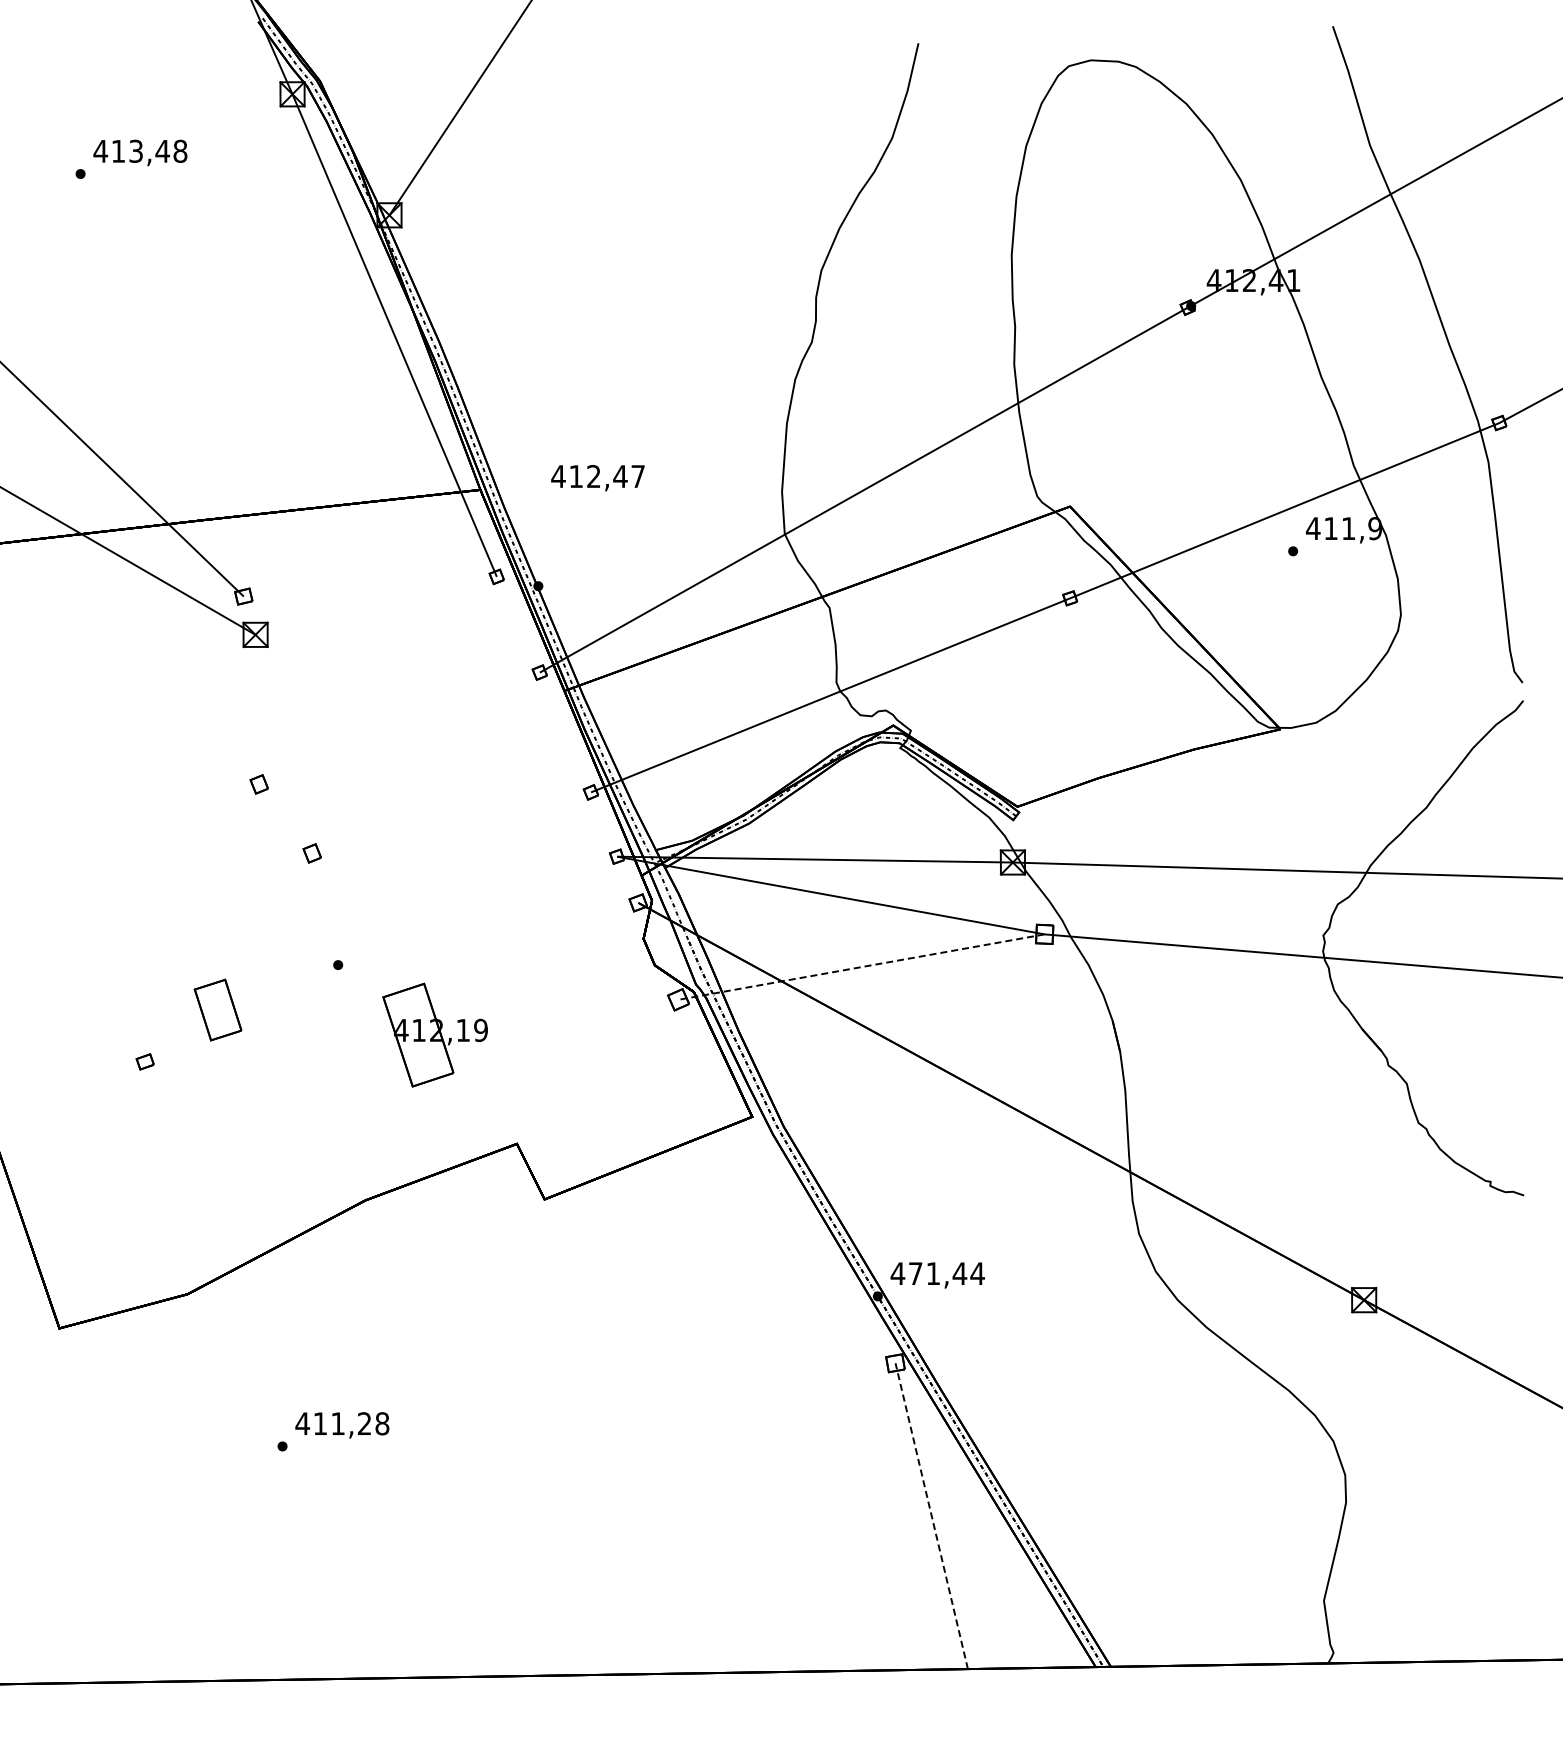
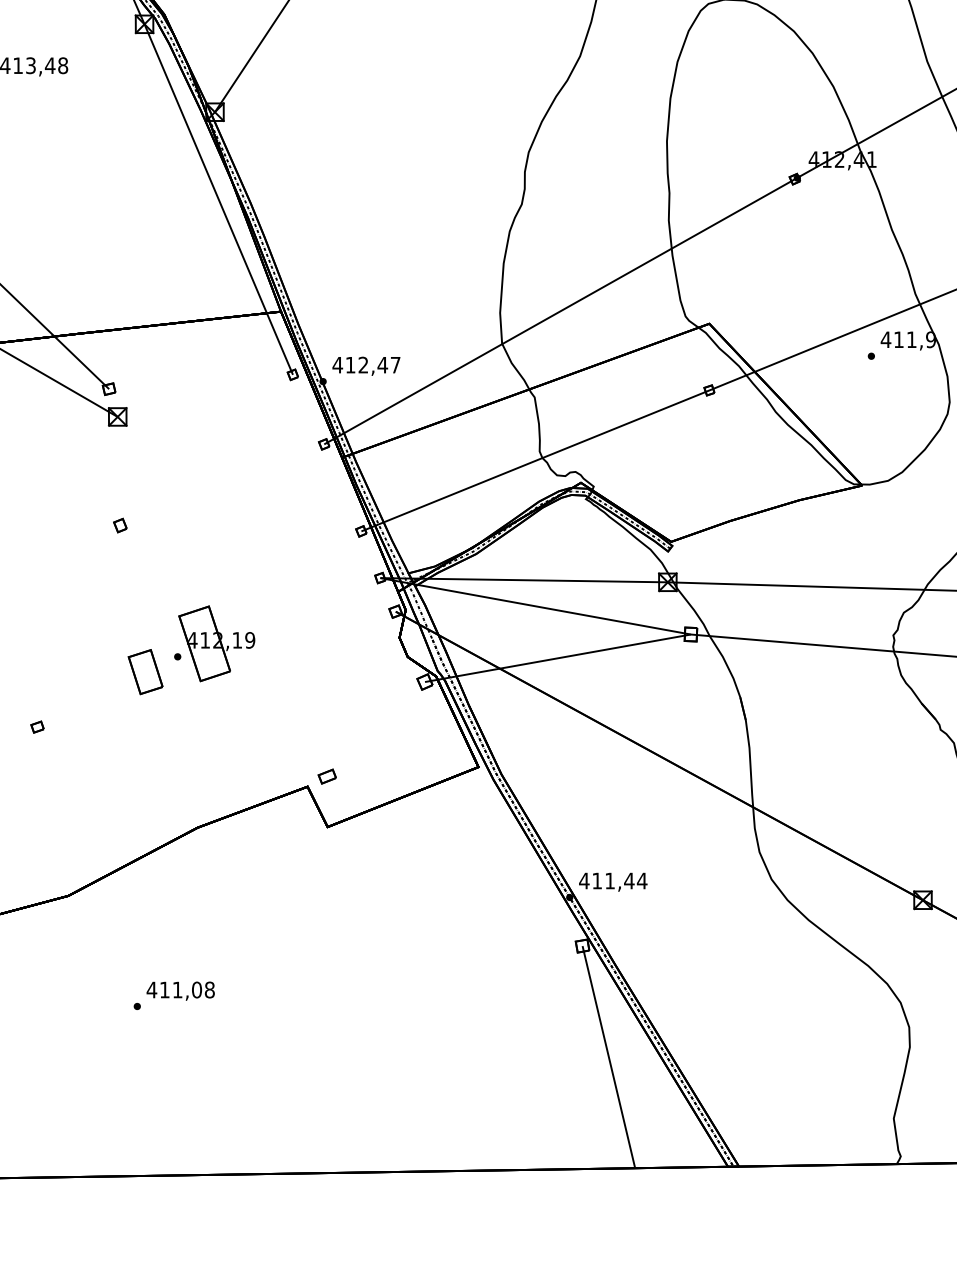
text: (597, 478) -> (366, 366), moved
part: (311, 853) -> (158, 575), removed
line: (861, 967) -> (557, 658), dashed -> solid
part: (217, 1009) -> (145, 671), moved
part: (434, 1034) -> (216, 643), moved
part: (543, 1129) -> (326, 776), added
text: (915, 1273) -> (597, 880), 471,44 -> 411,44
text: (364, 1423) -> (196, 989), 411,28 -> 411,08
line: (931, 1515) -> (608, 1056), dashed -> solid

